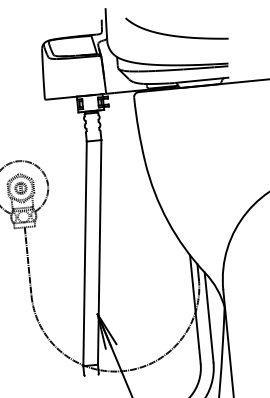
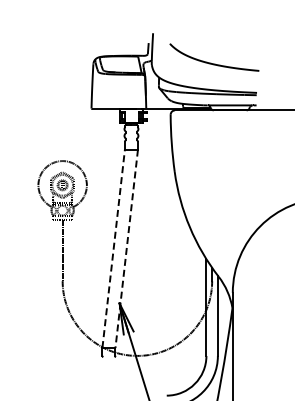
line: (99, 252) -> (126, 248), solid -> dashed
line: (84, 253) -> (113, 248), solid -> dashed

